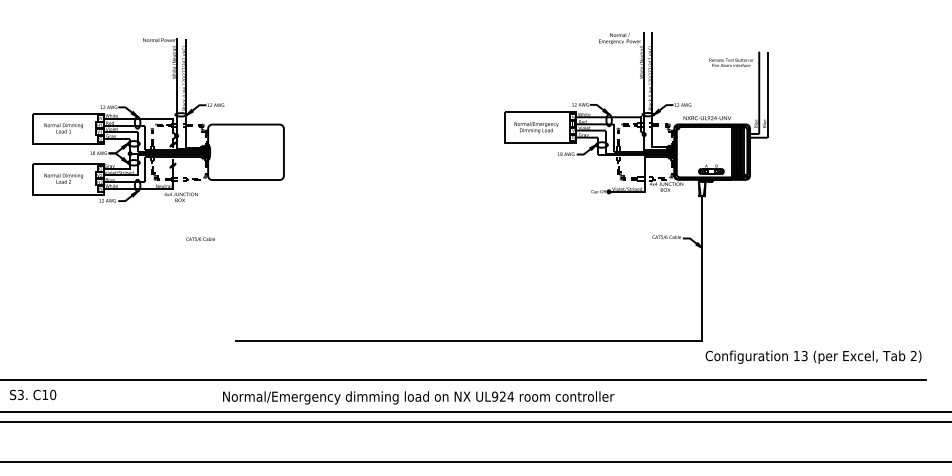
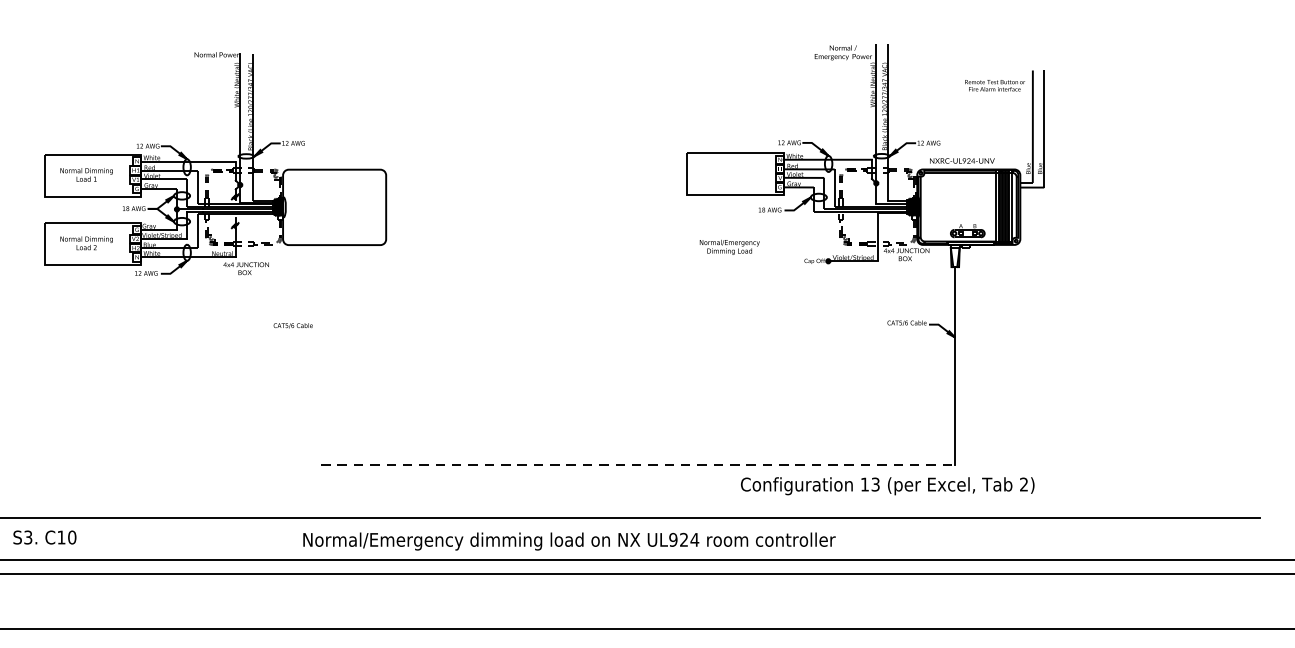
text: (536, 127) -> (729, 247), moved
text: (200, 239) -> (293, 326), moved
line: (469, 341) -> (638, 464), solid -> dashed
text: (813, 356) -> (887, 485), moved

